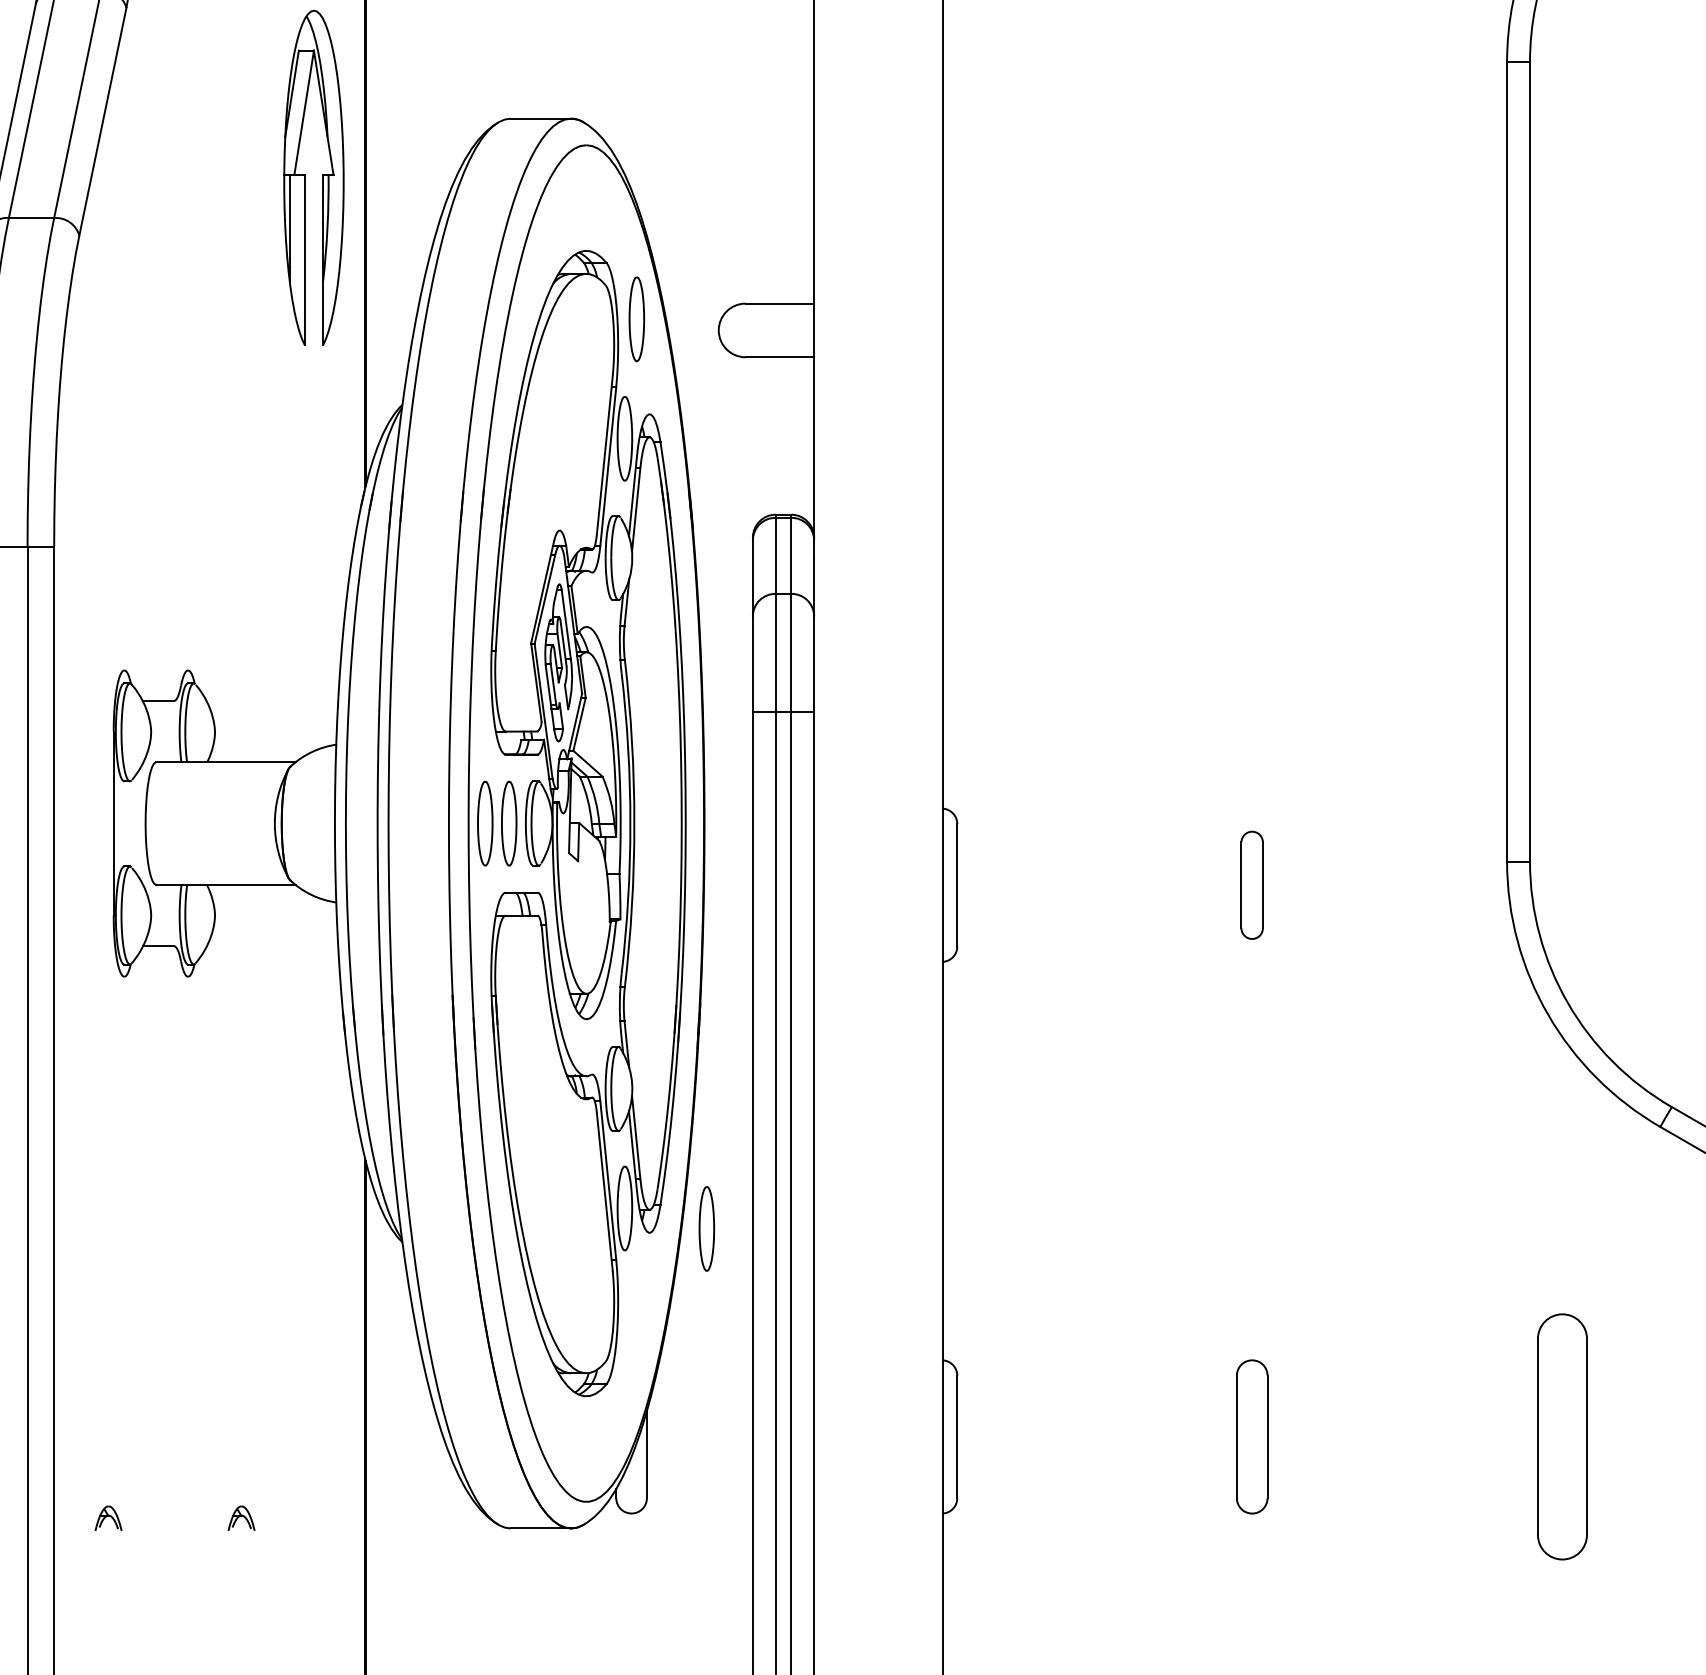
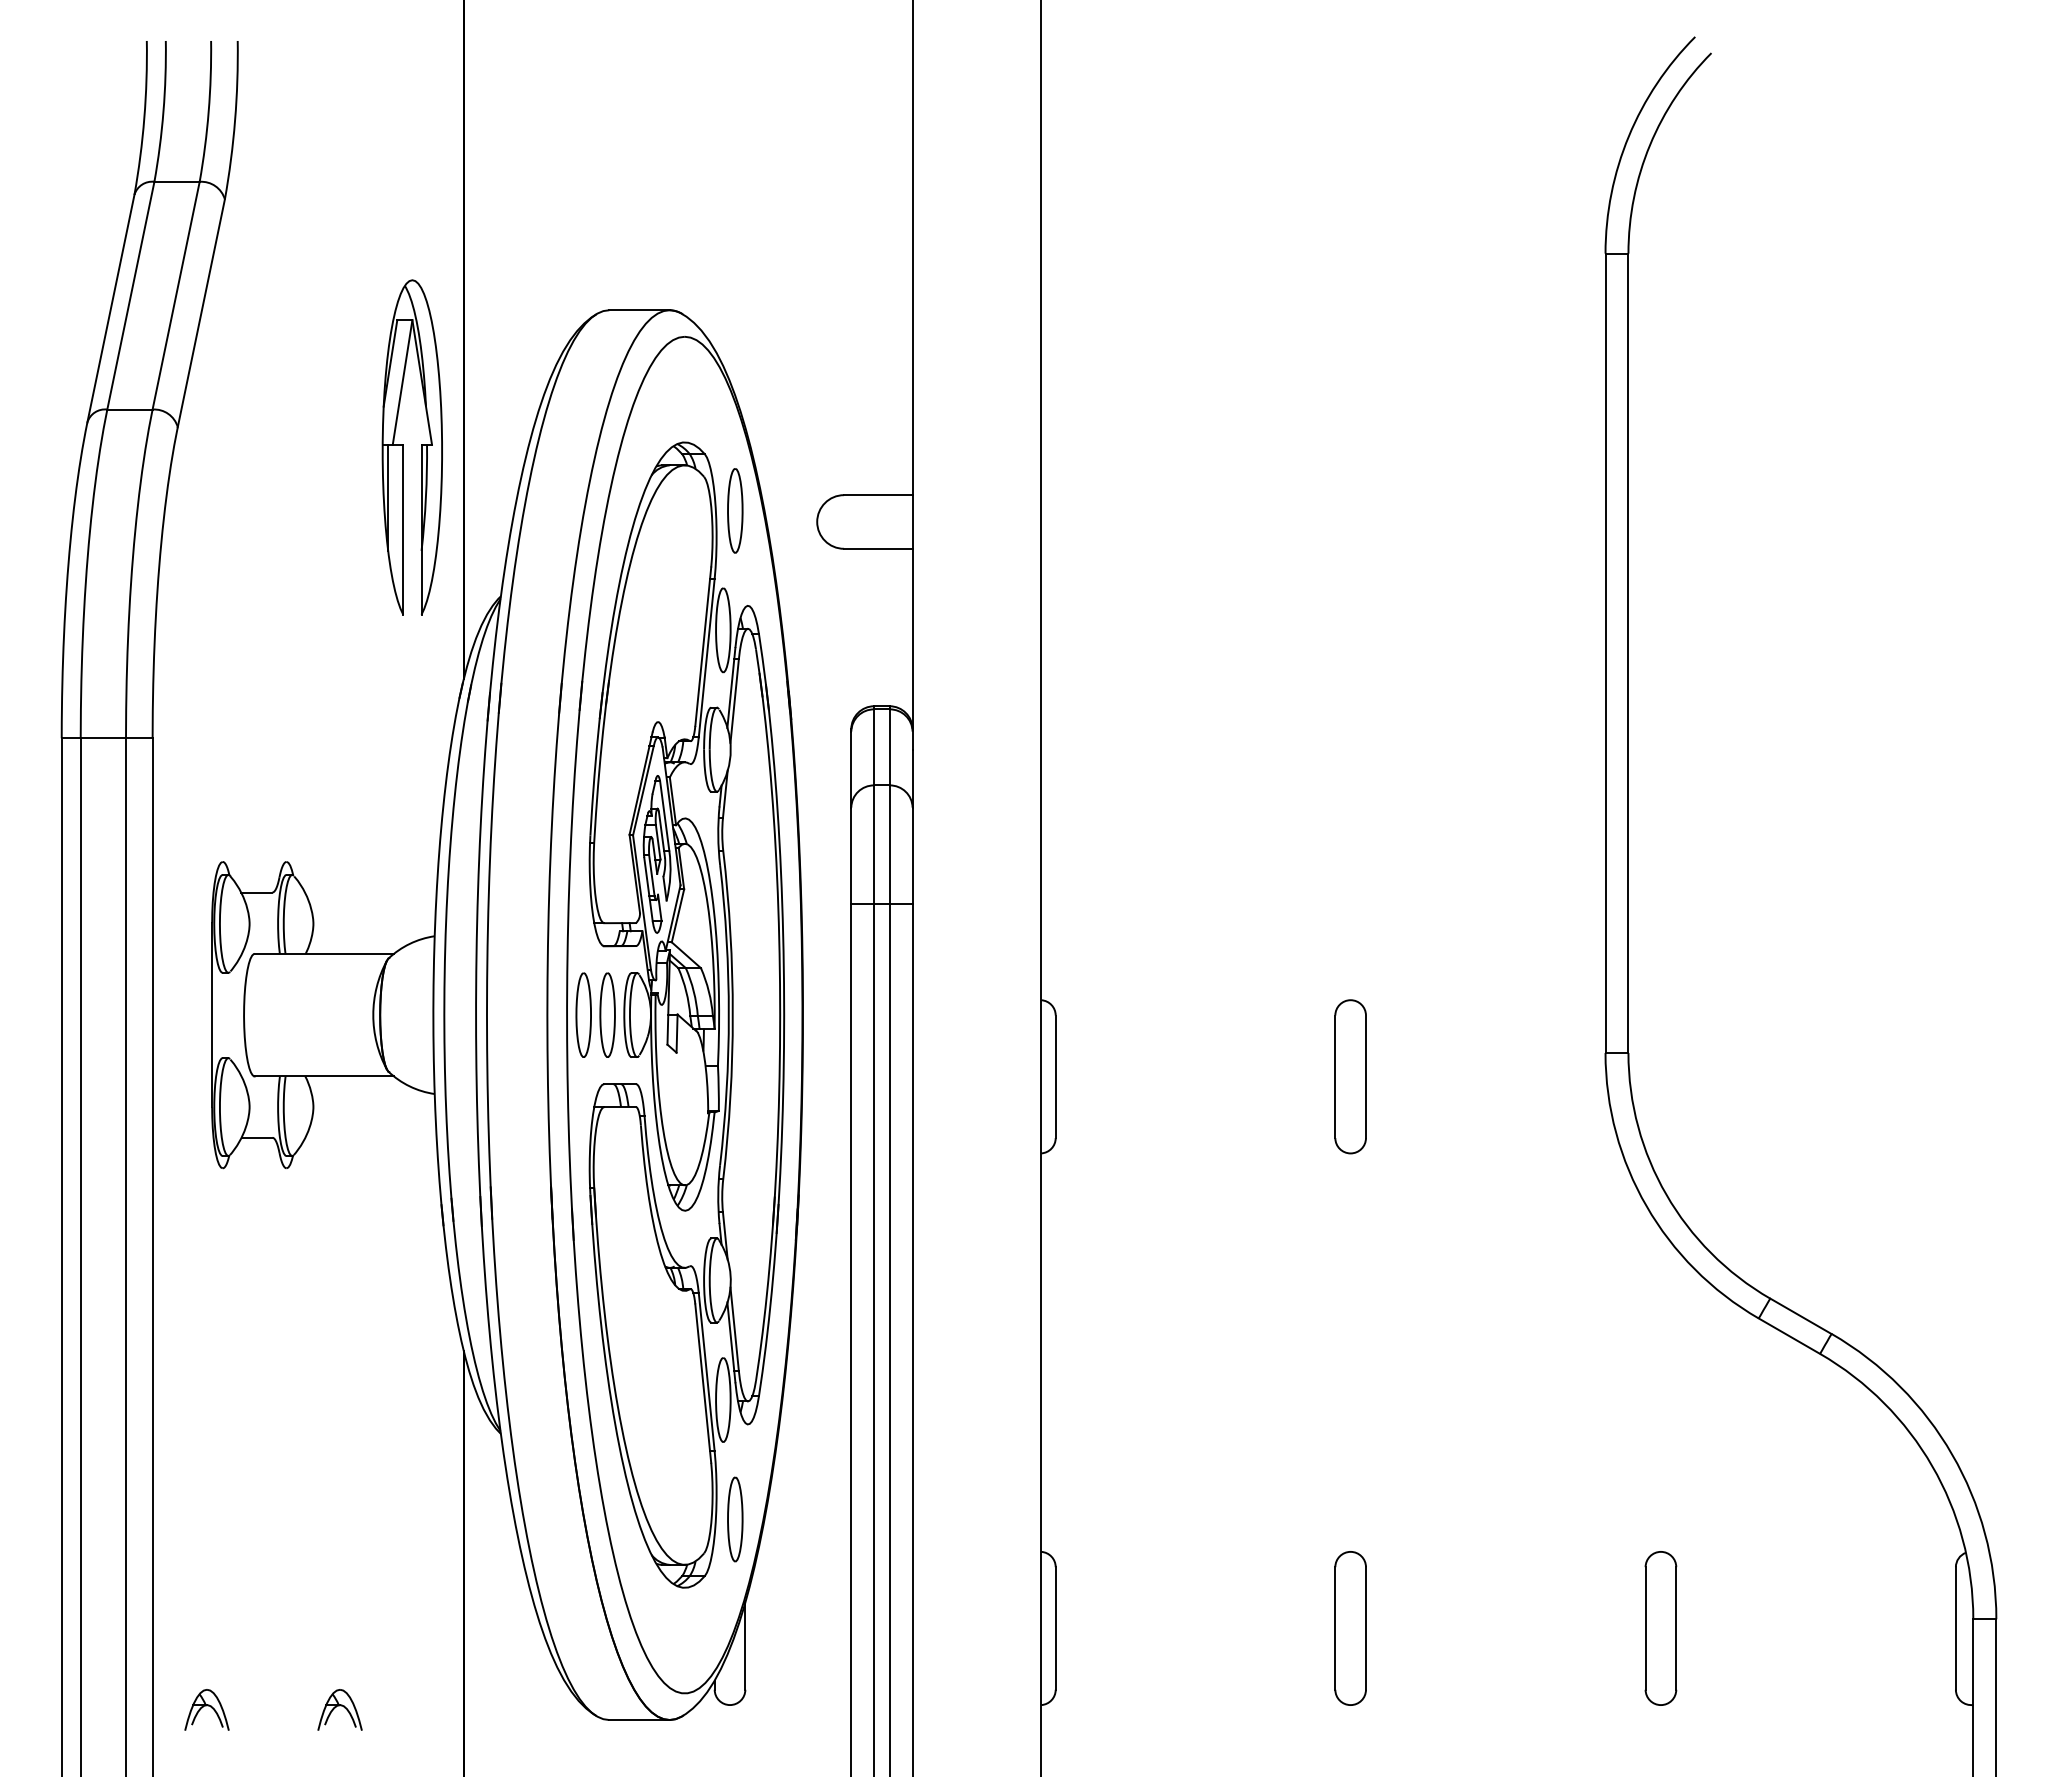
part: (305, 177) -> (403, 447), moved
part: (1252, 884) -> (1350, 1076), size x1.43
part: (707, 1228) -> (735, 1519), moved
part: (1562, 1436) -> (1660, 1628), size x0.62
part: (108, 1517) -> (206, 1709), size x1.67
part: (241, 1517) -> (339, 1709), size x1.67

